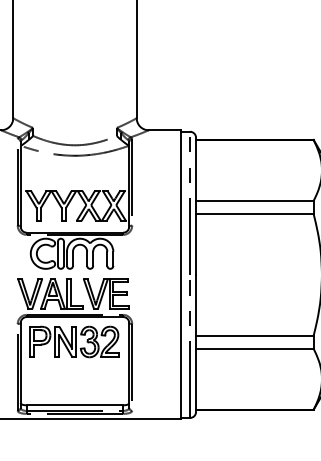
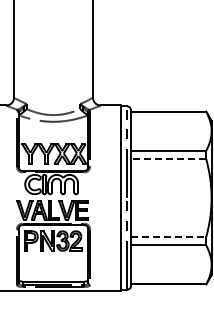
line: (254, 214) -> (168, 159), solid -> dashed
line: (254, 334) -> (168, 236), solid -> dashed

